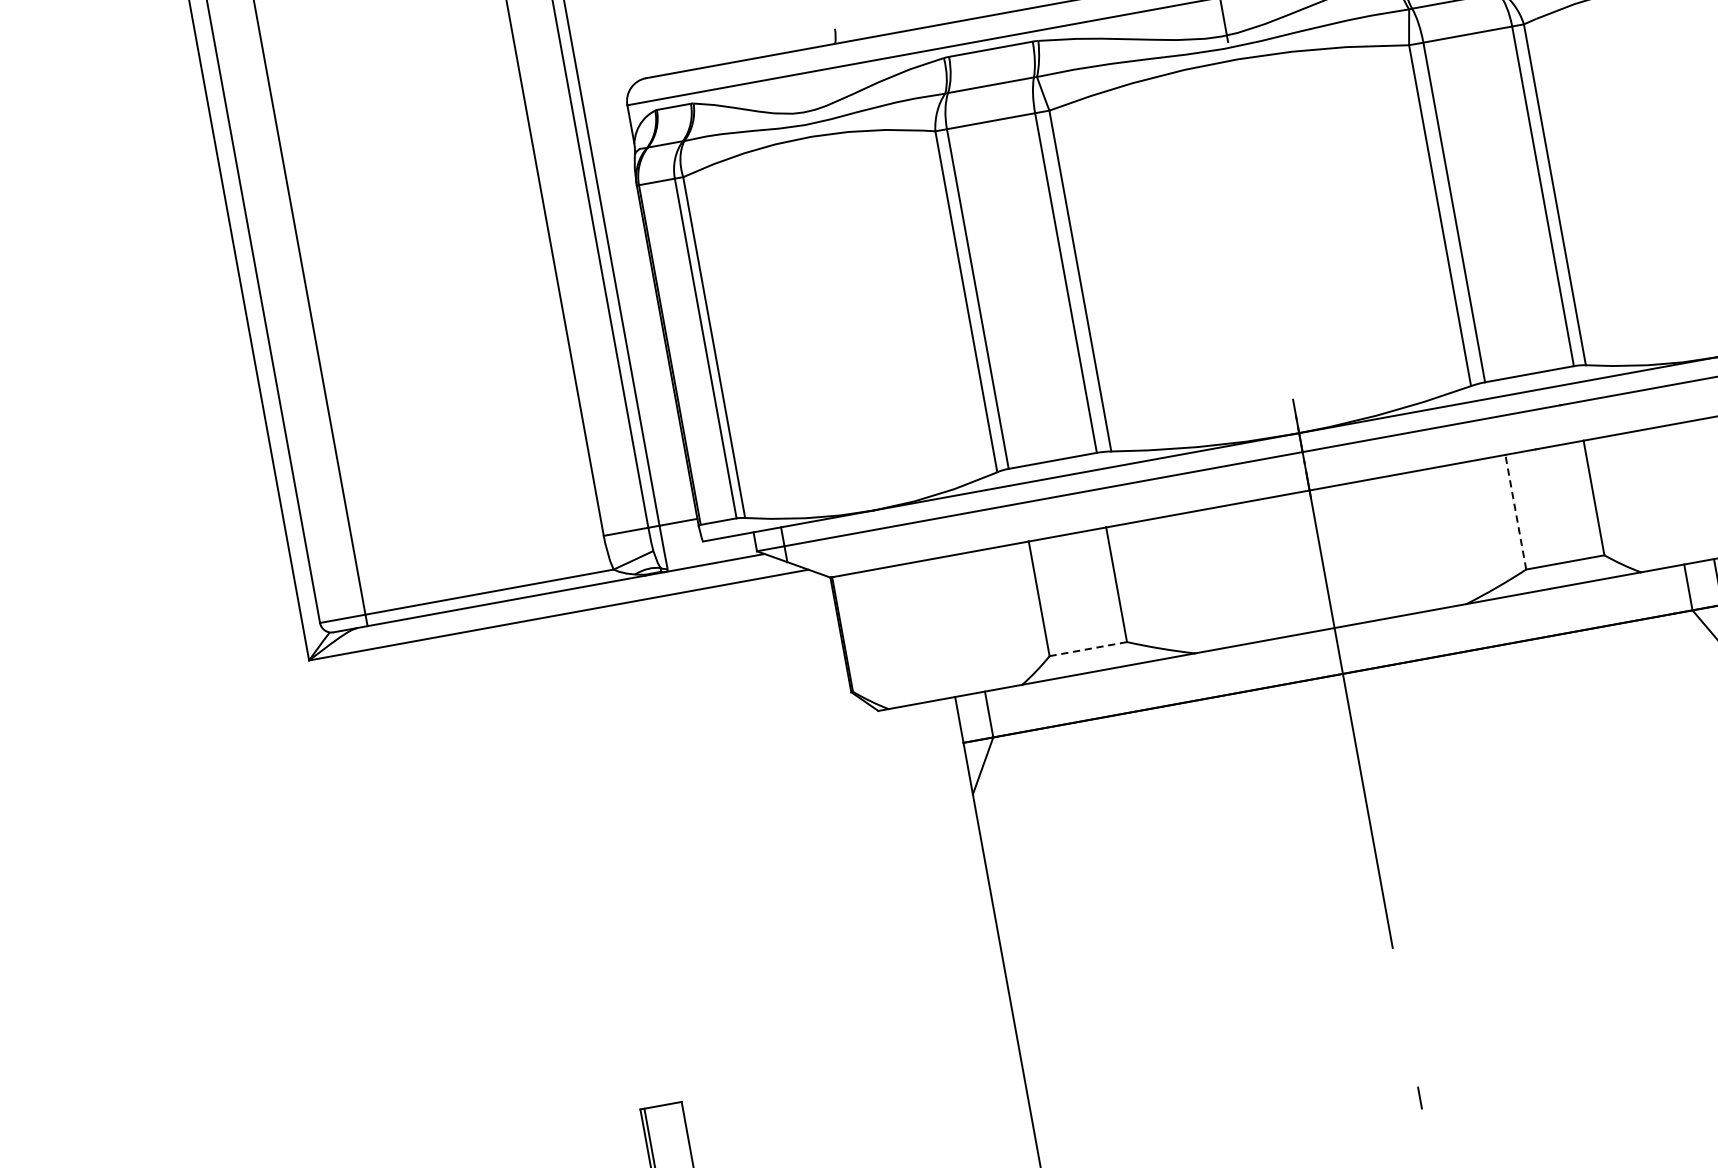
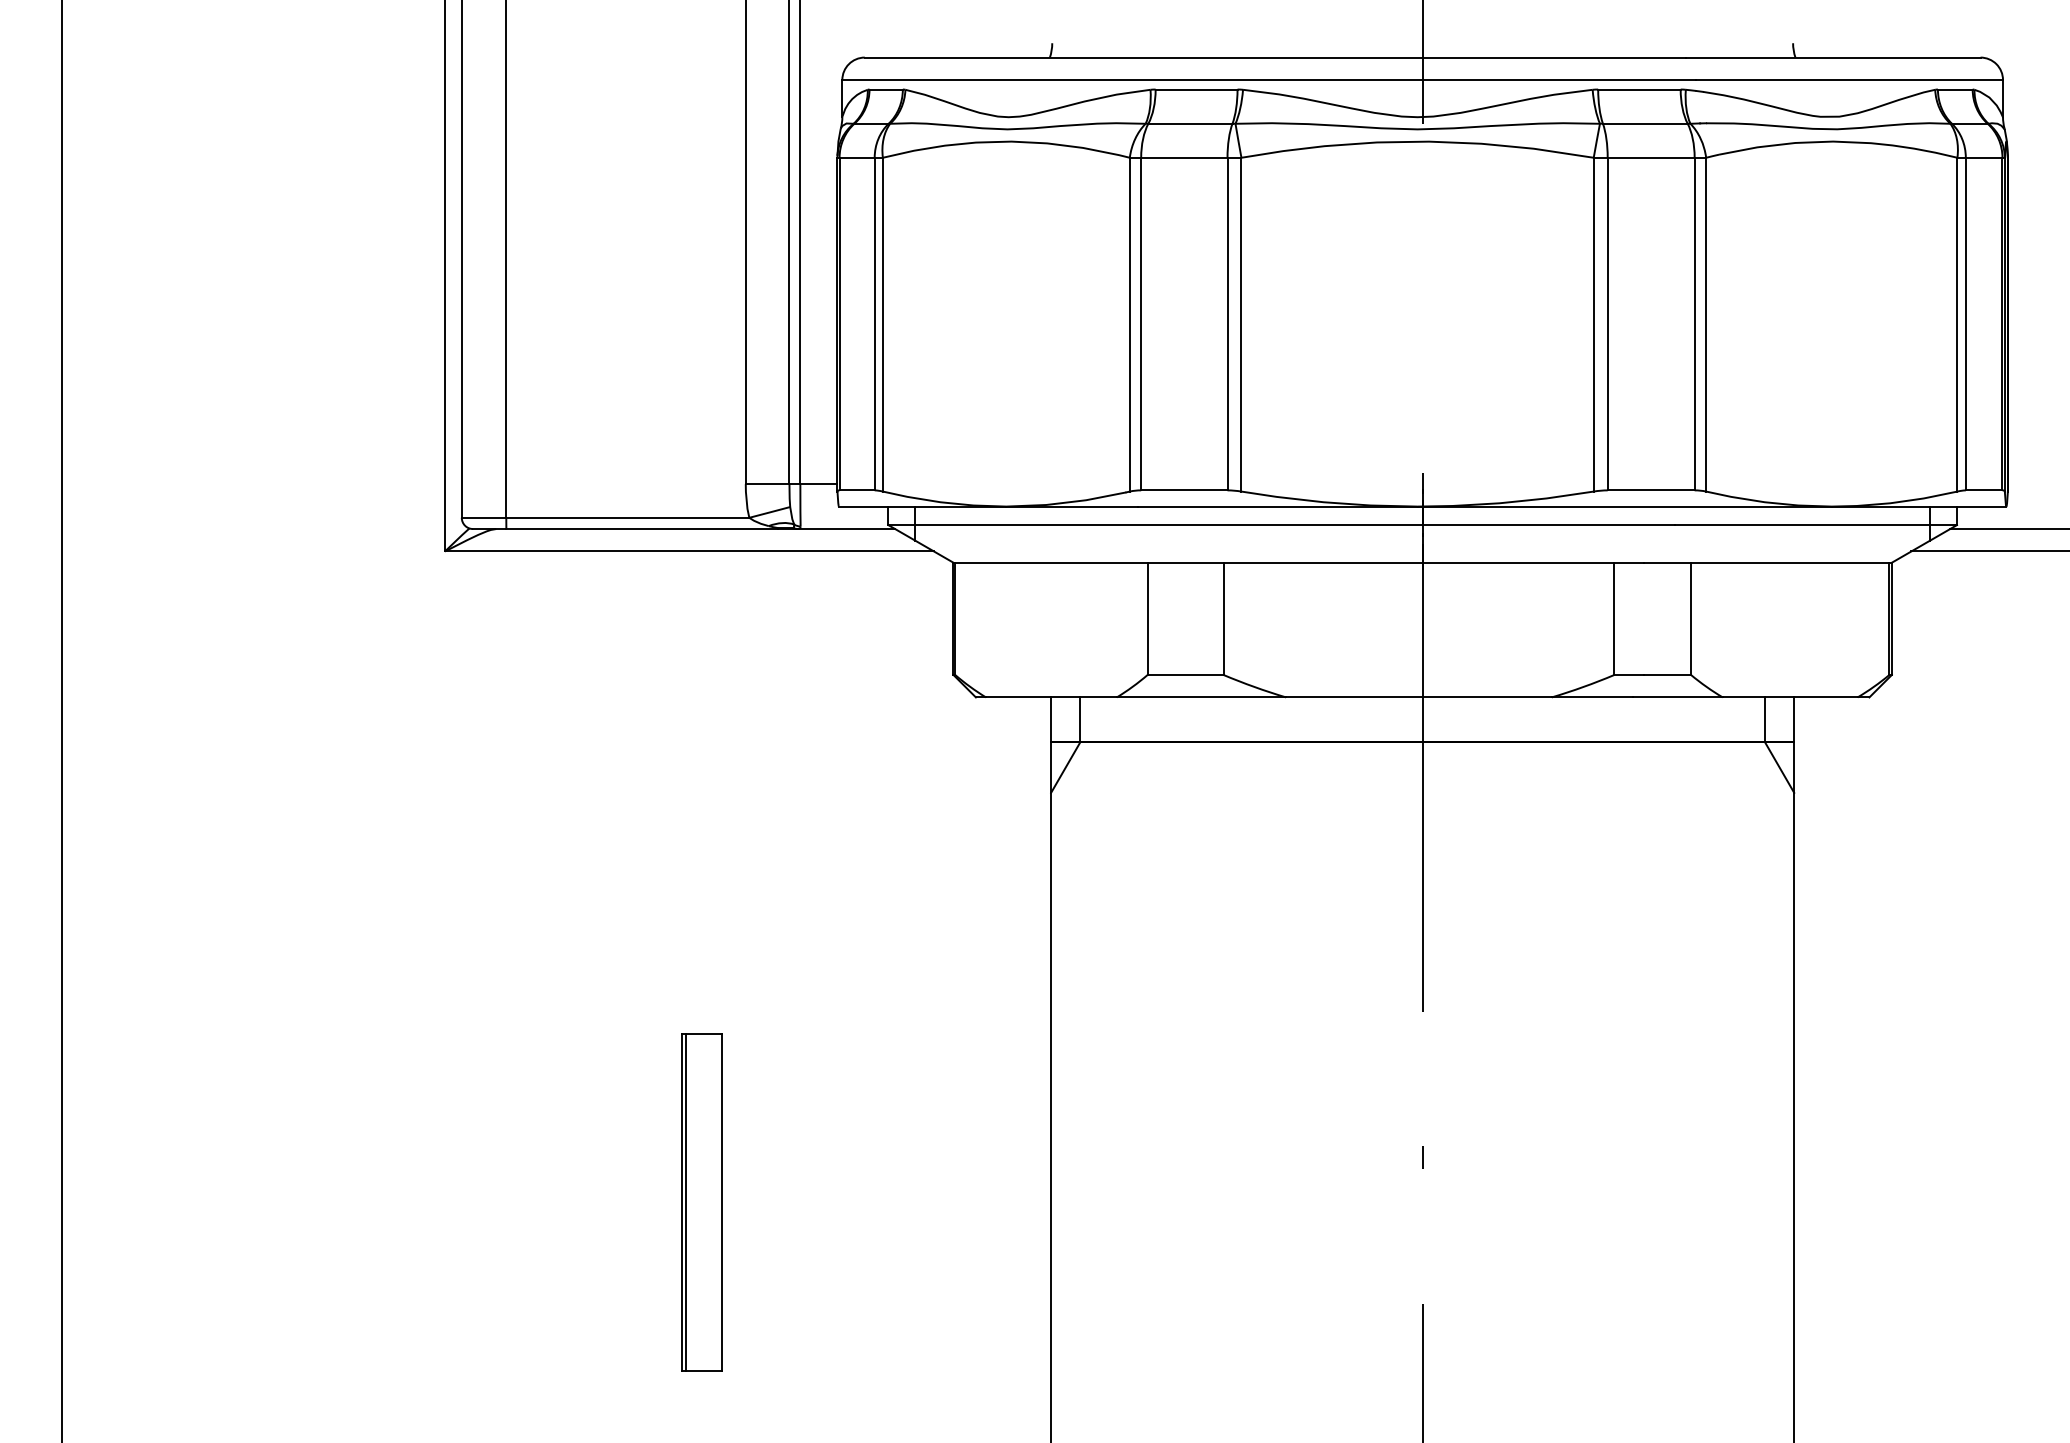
line: (1515, 511) -> (1614, 618), dashed -> solid
line: (1088, 648) -> (1185, 674), dashed -> solid

